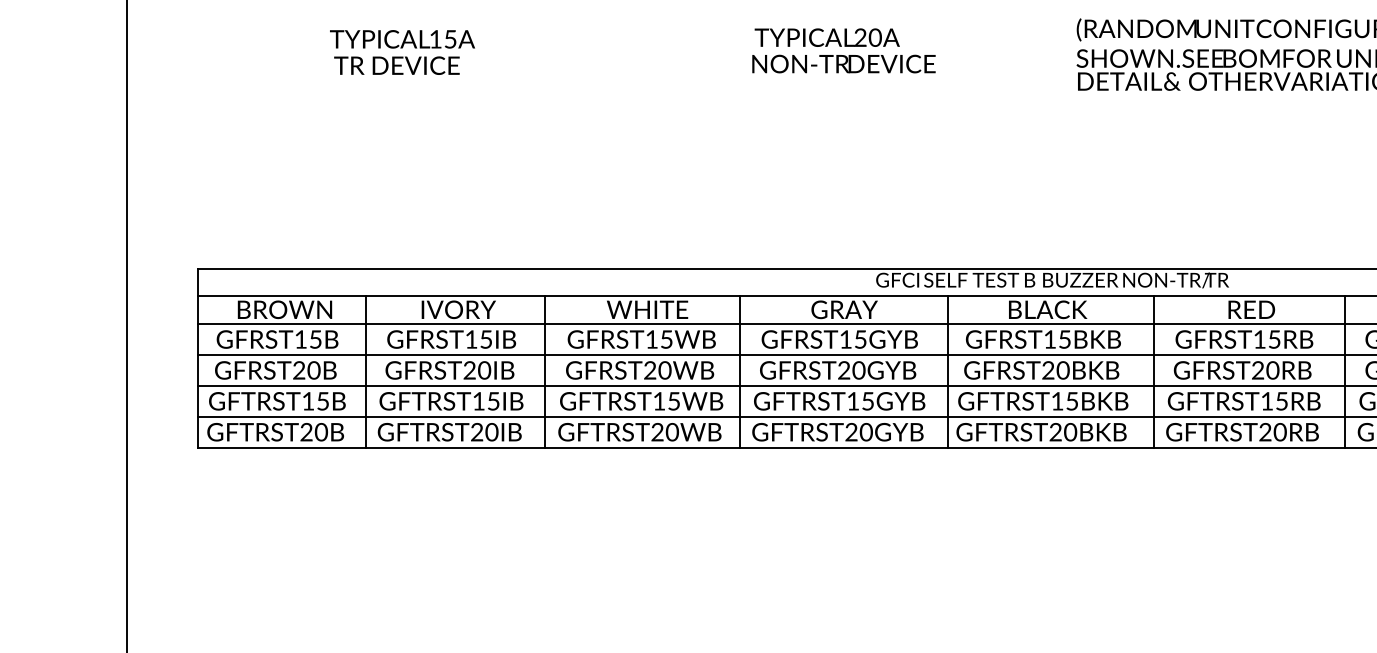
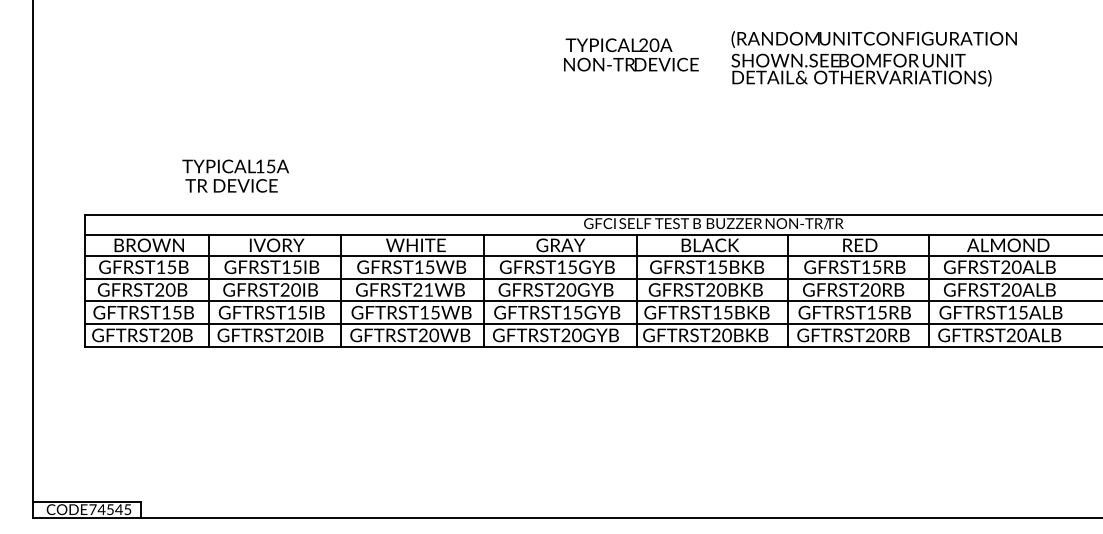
text: (844, 50) -> (631, 54), moved
text: (402, 51) -> (235, 175), moved
text: (664, 369) -> (428, 289), GFRST20WB -> GFRST21WB

